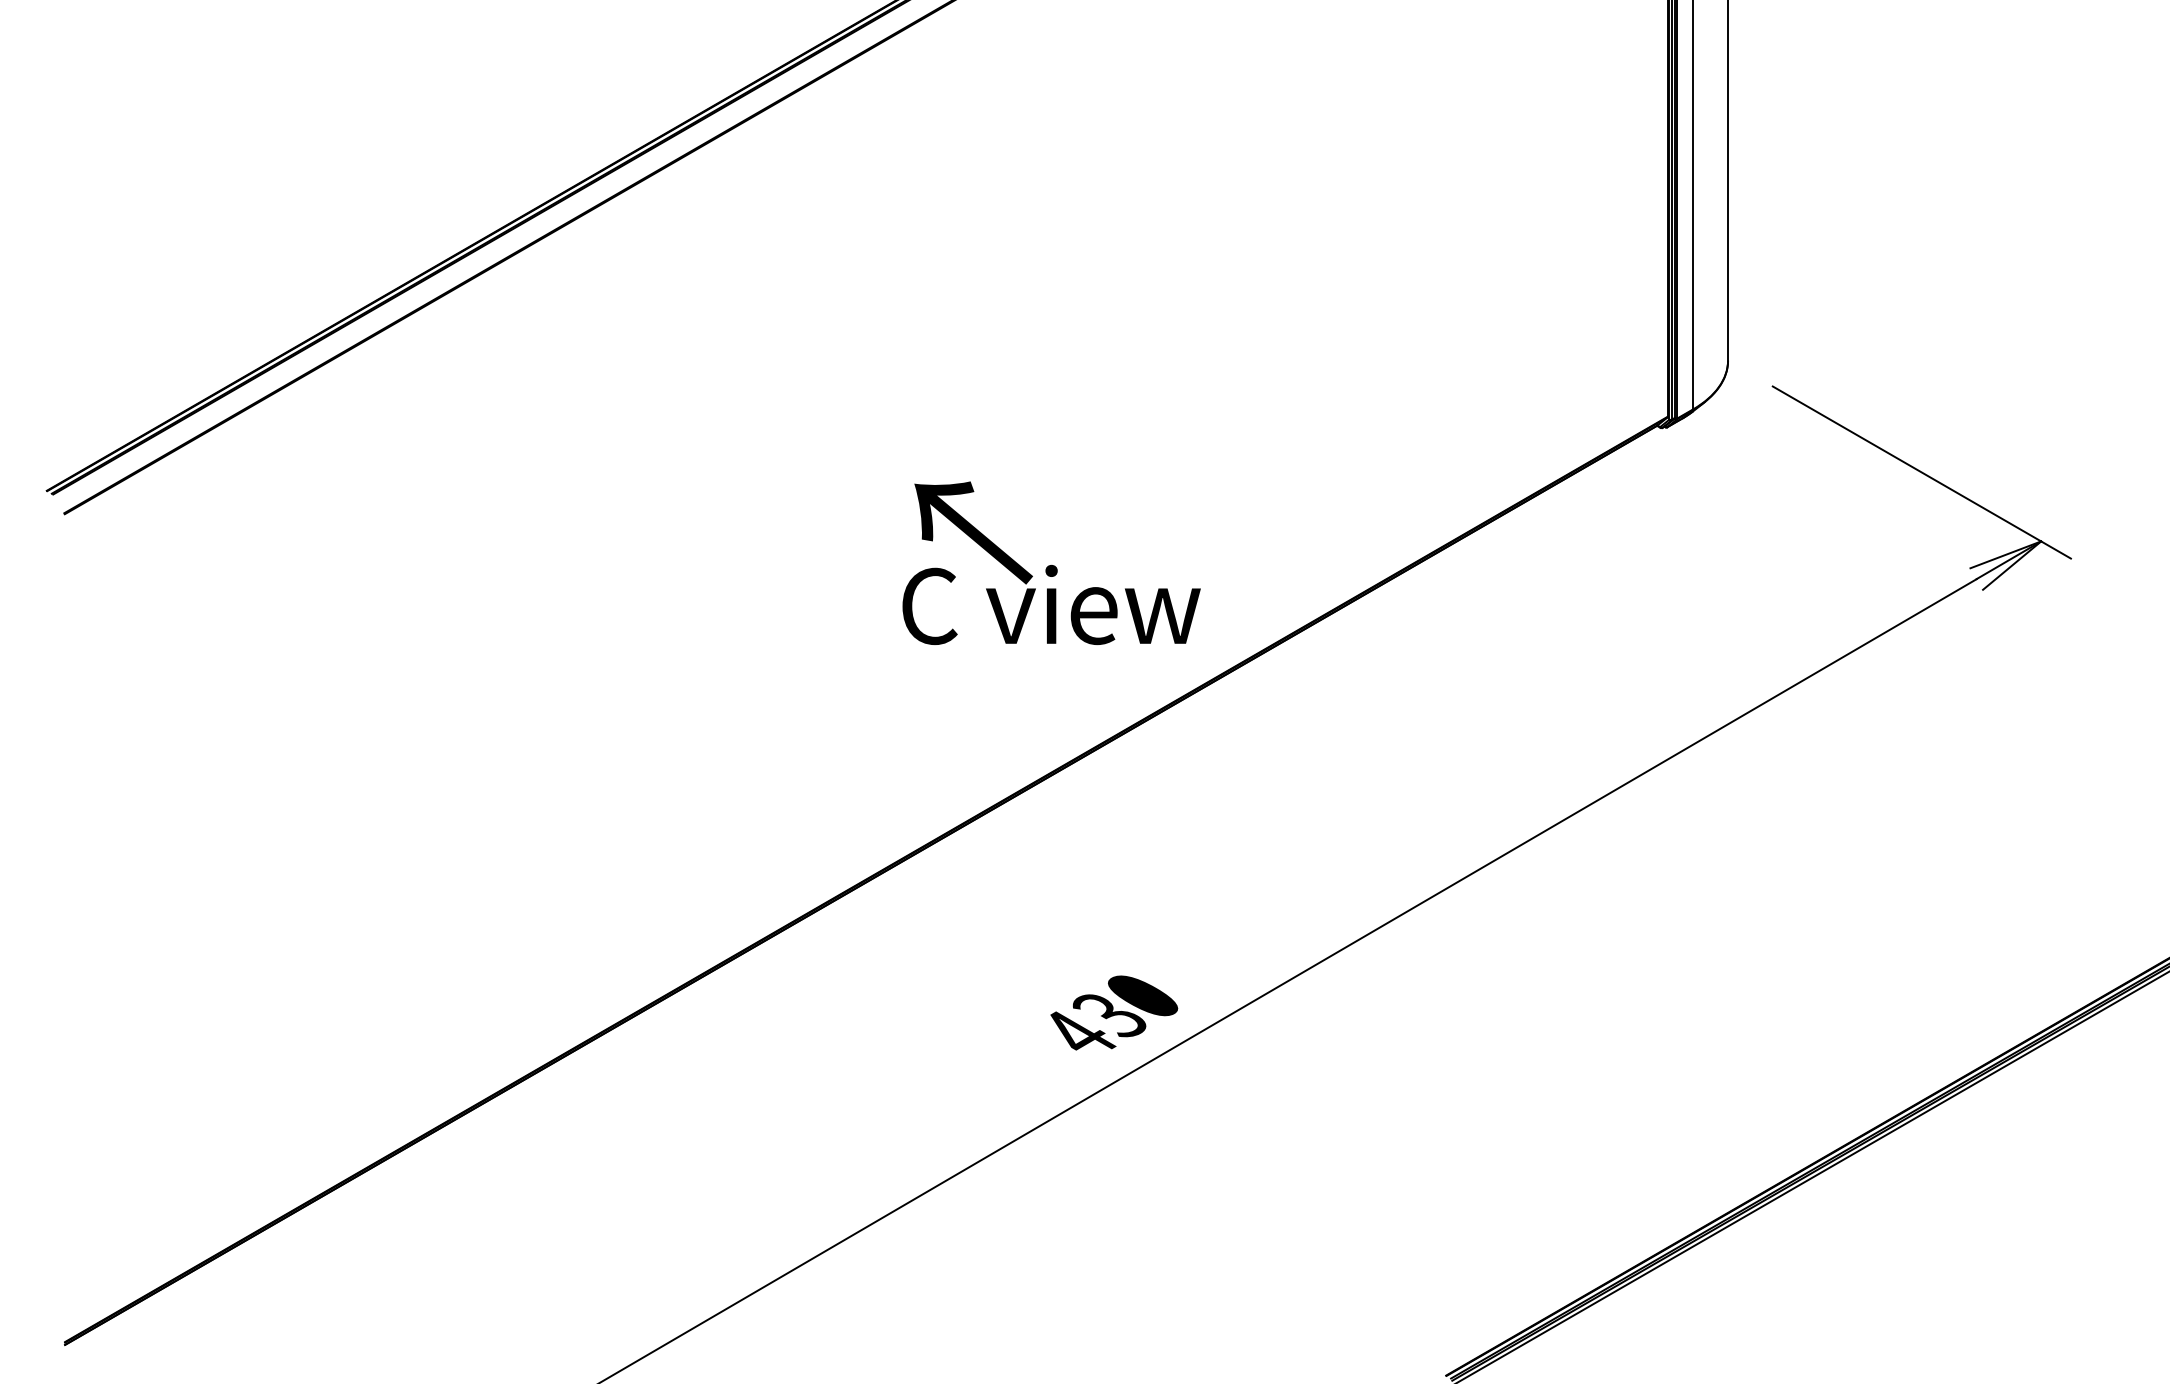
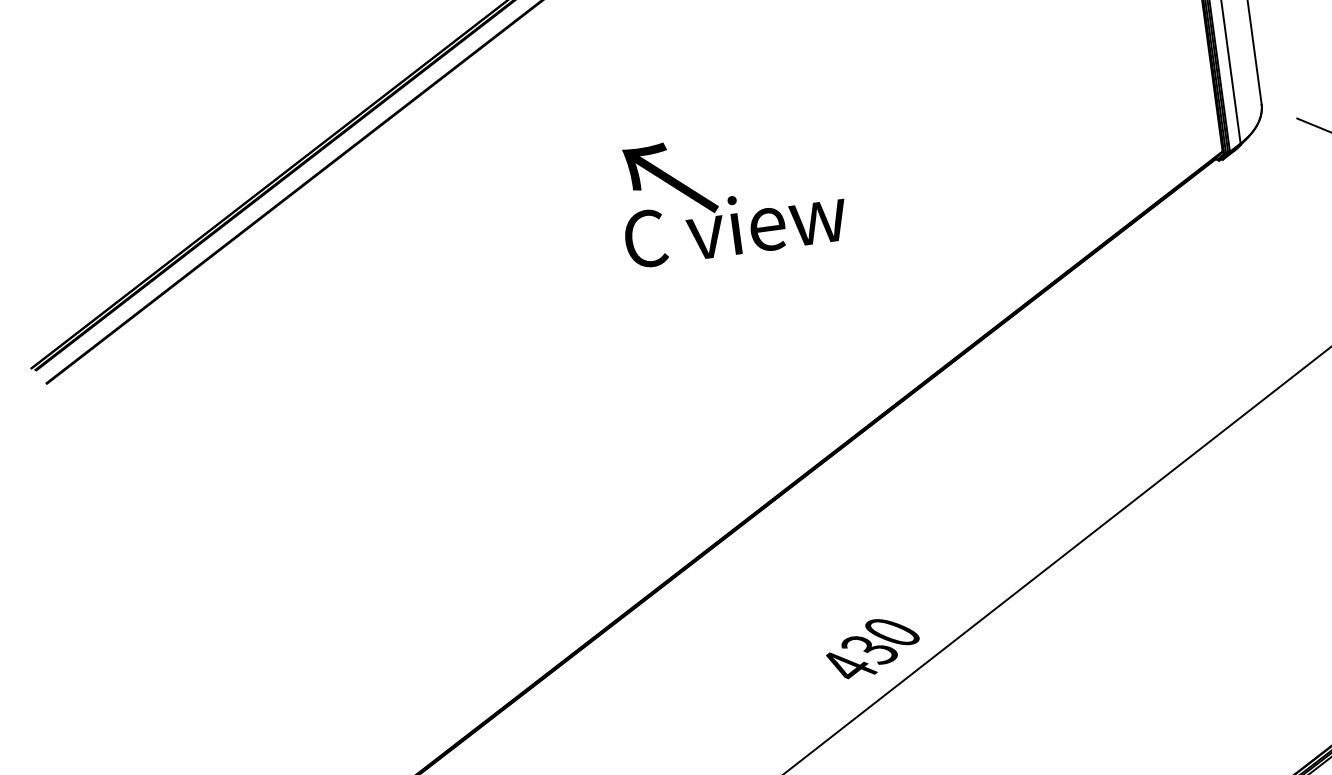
text: (1051, 562) -> (731, 194), moved

